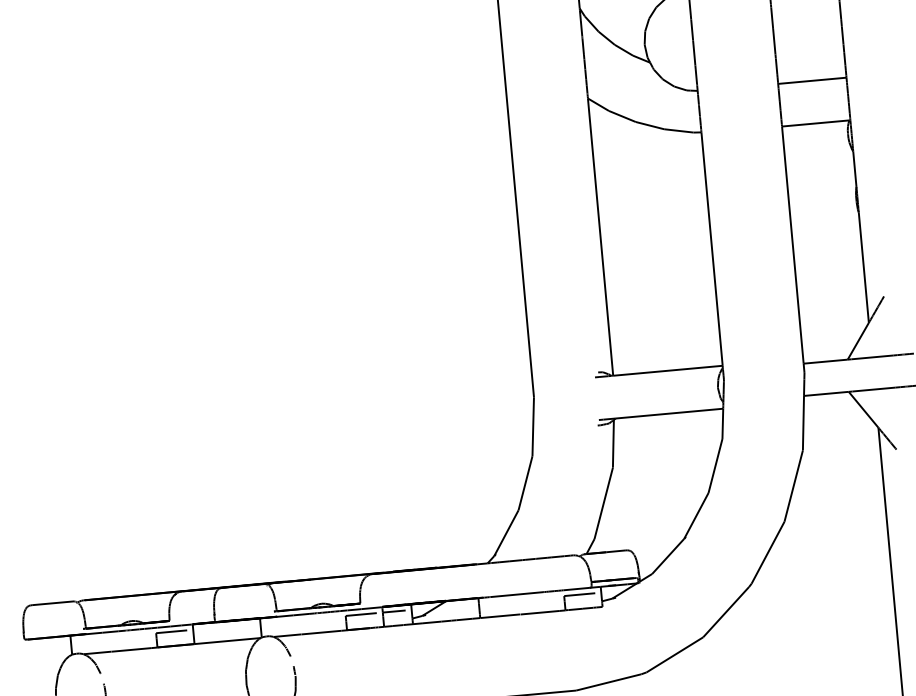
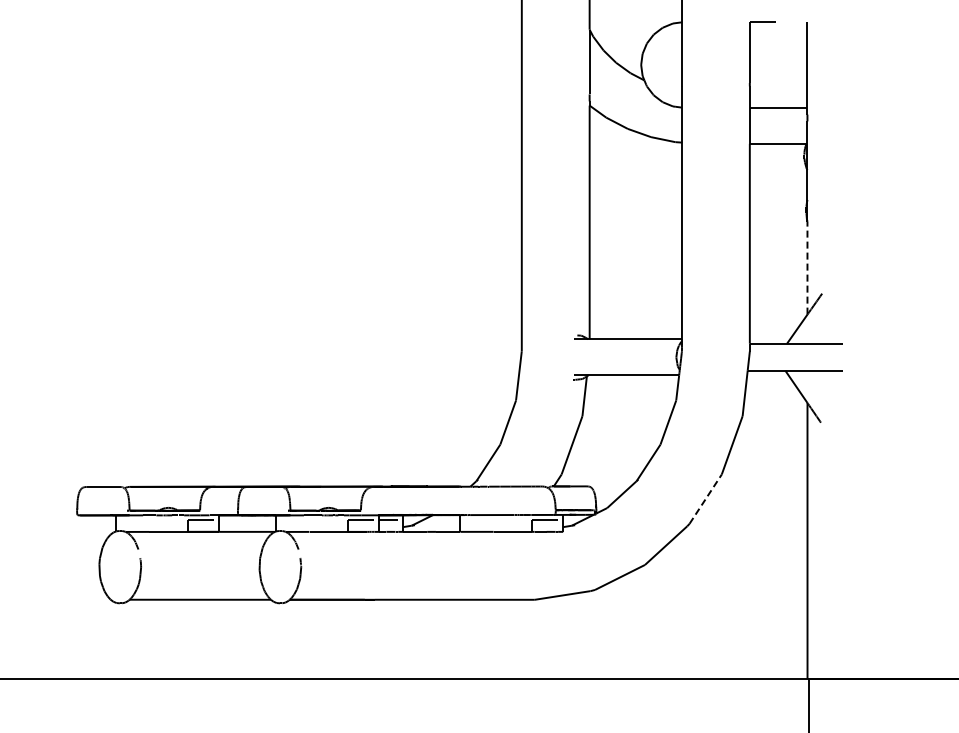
line: (863, 268) -> (807, 268), solid -> dashed
line: (767, 551) -> (705, 498), solid -> dashed

